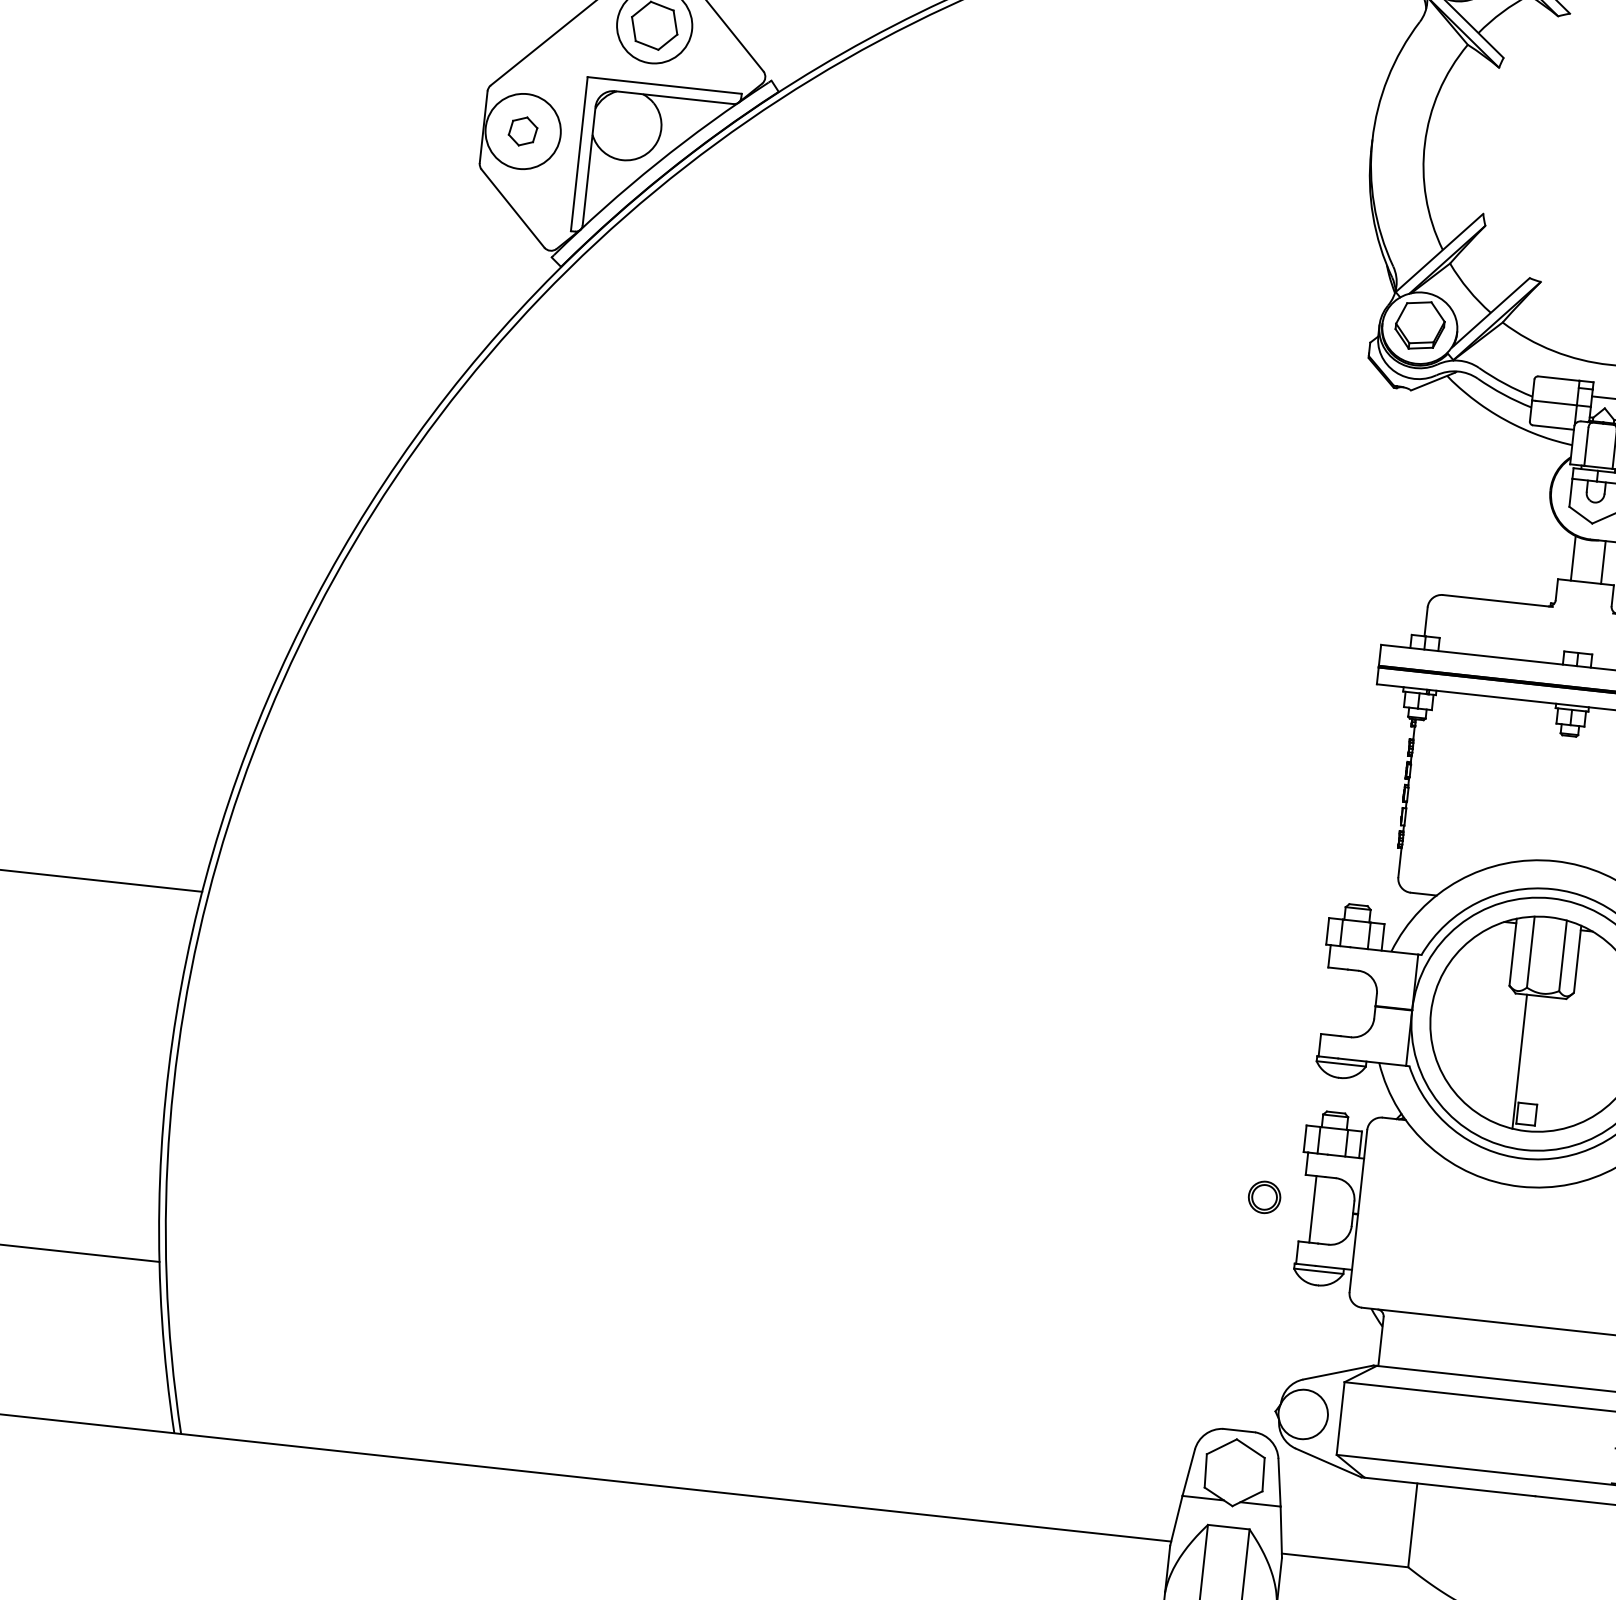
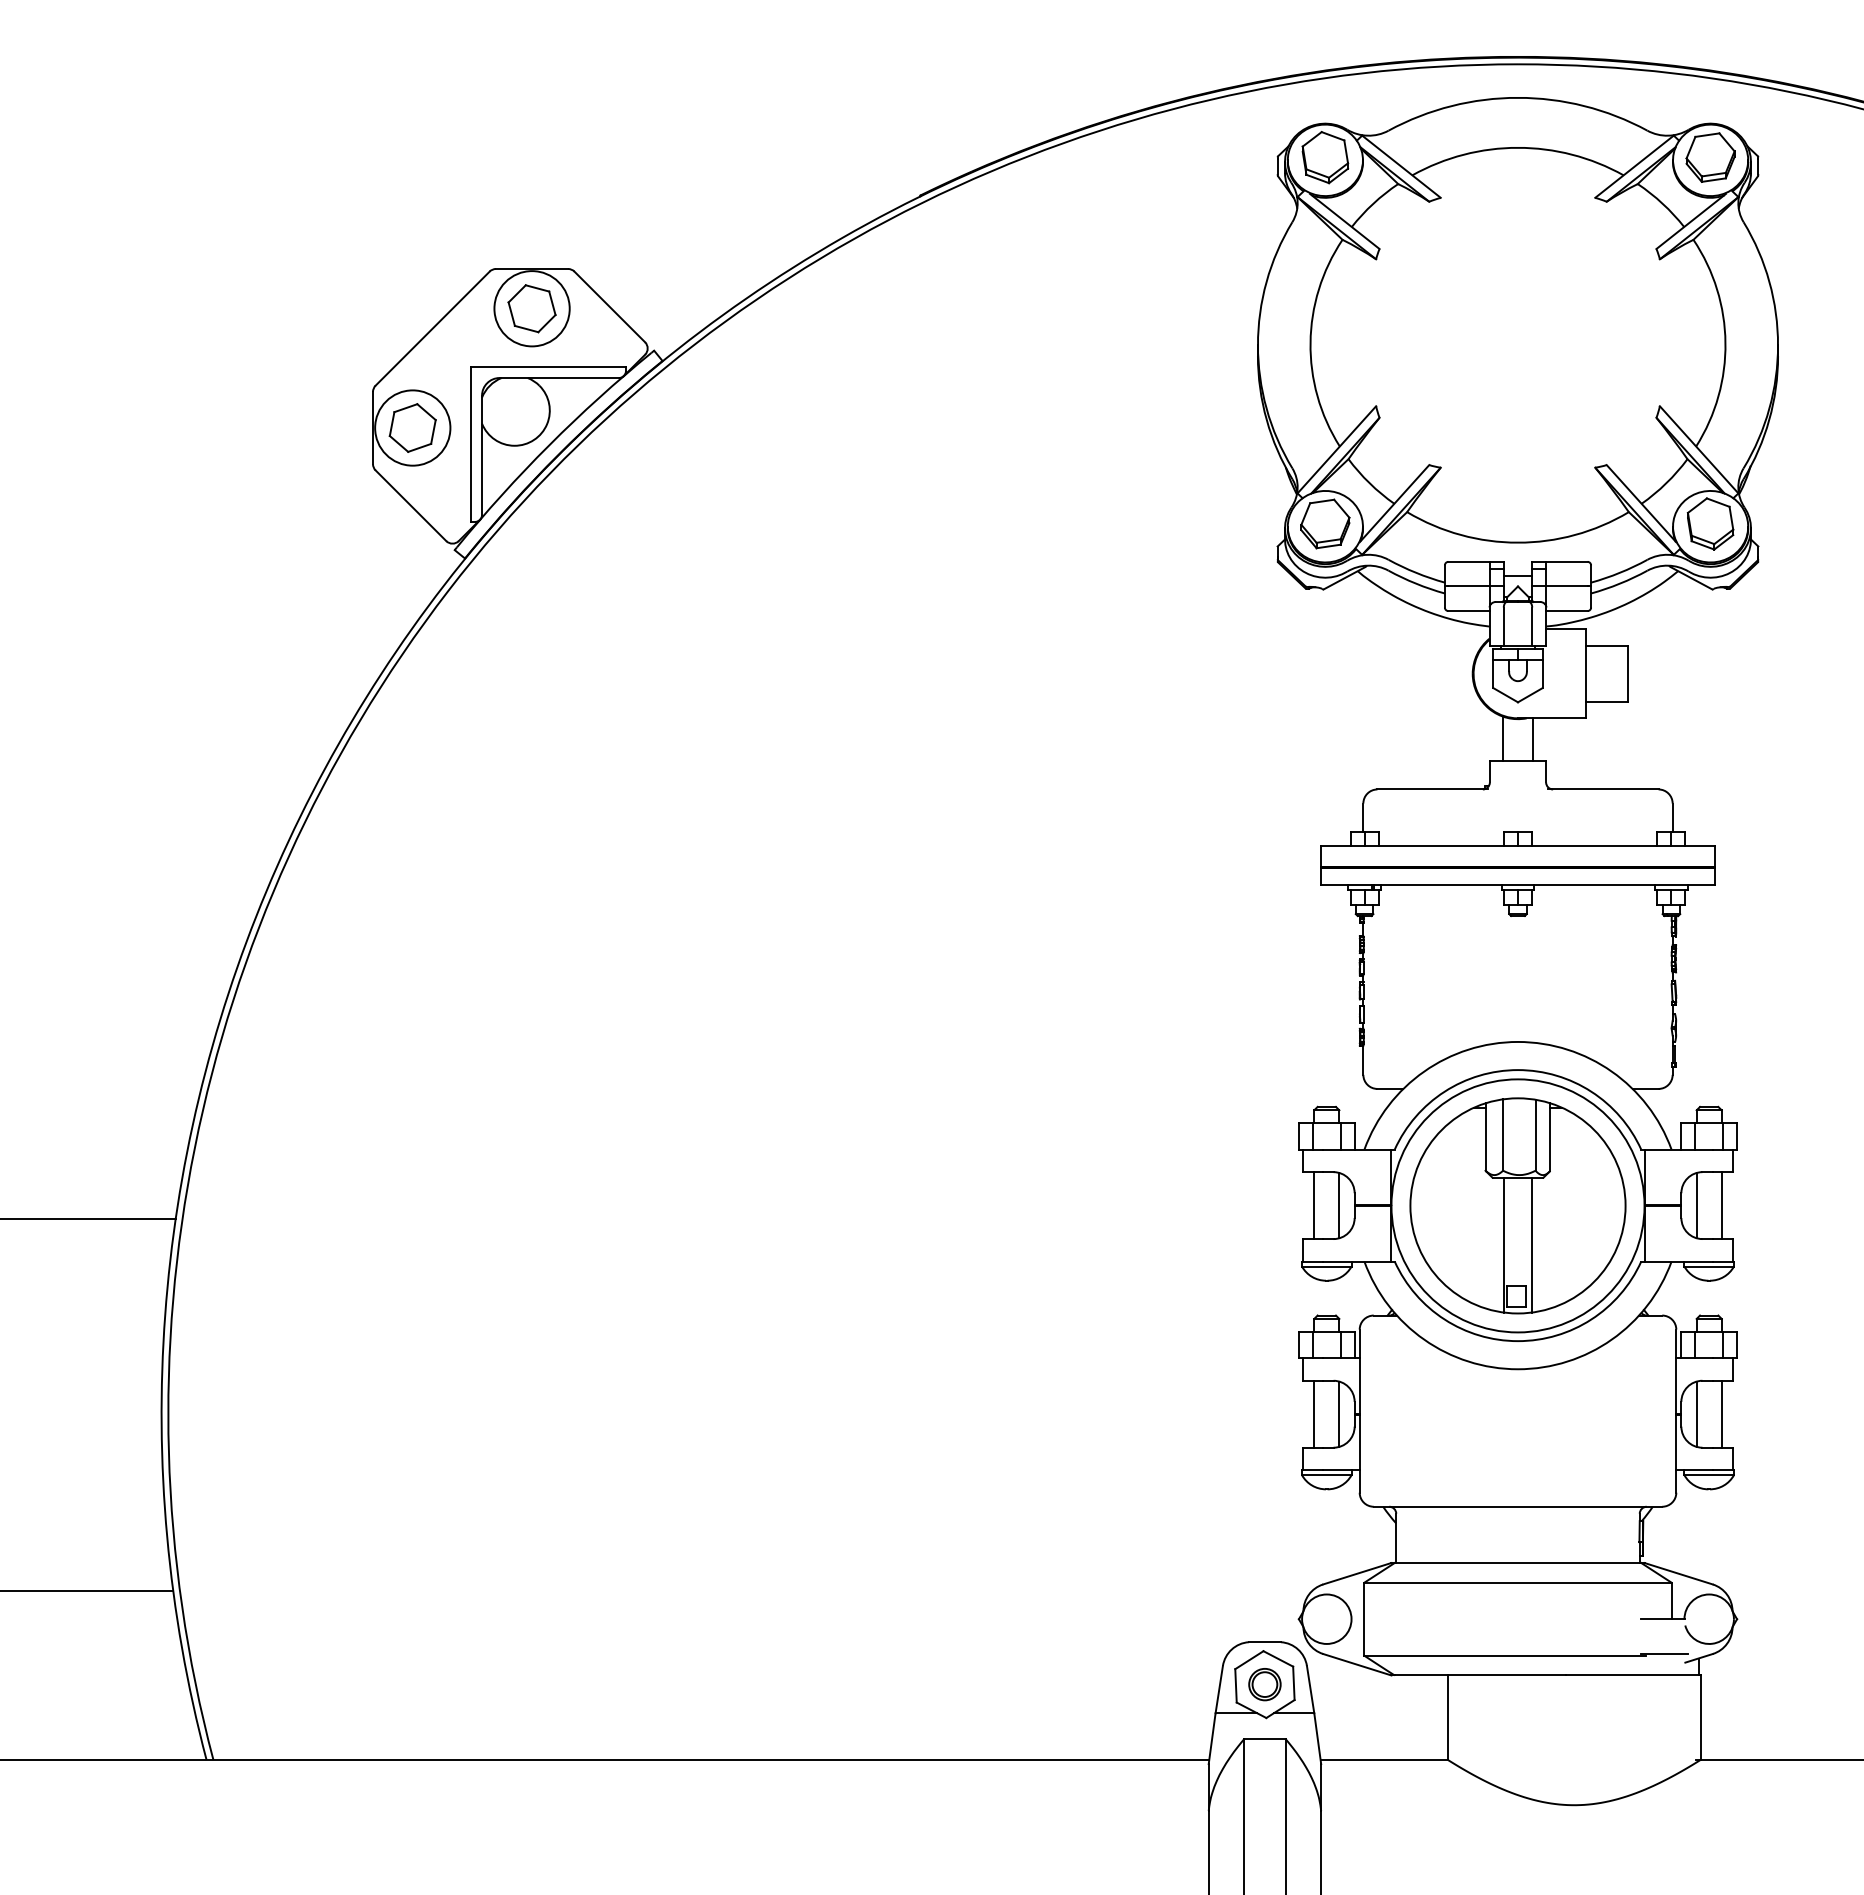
part: (522, 130) -> (412, 427), size x1.67
line: (1335, 1001) -> (1314, 1205), added
line: (1360, 1004) -> (1339, 1205), added
line: (1548, 1064) -> (1532, 1244), added
part: (1264, 1197) -> (1264, 1684), moved
line: (1338, 1211) -> (1339, 1413), added

